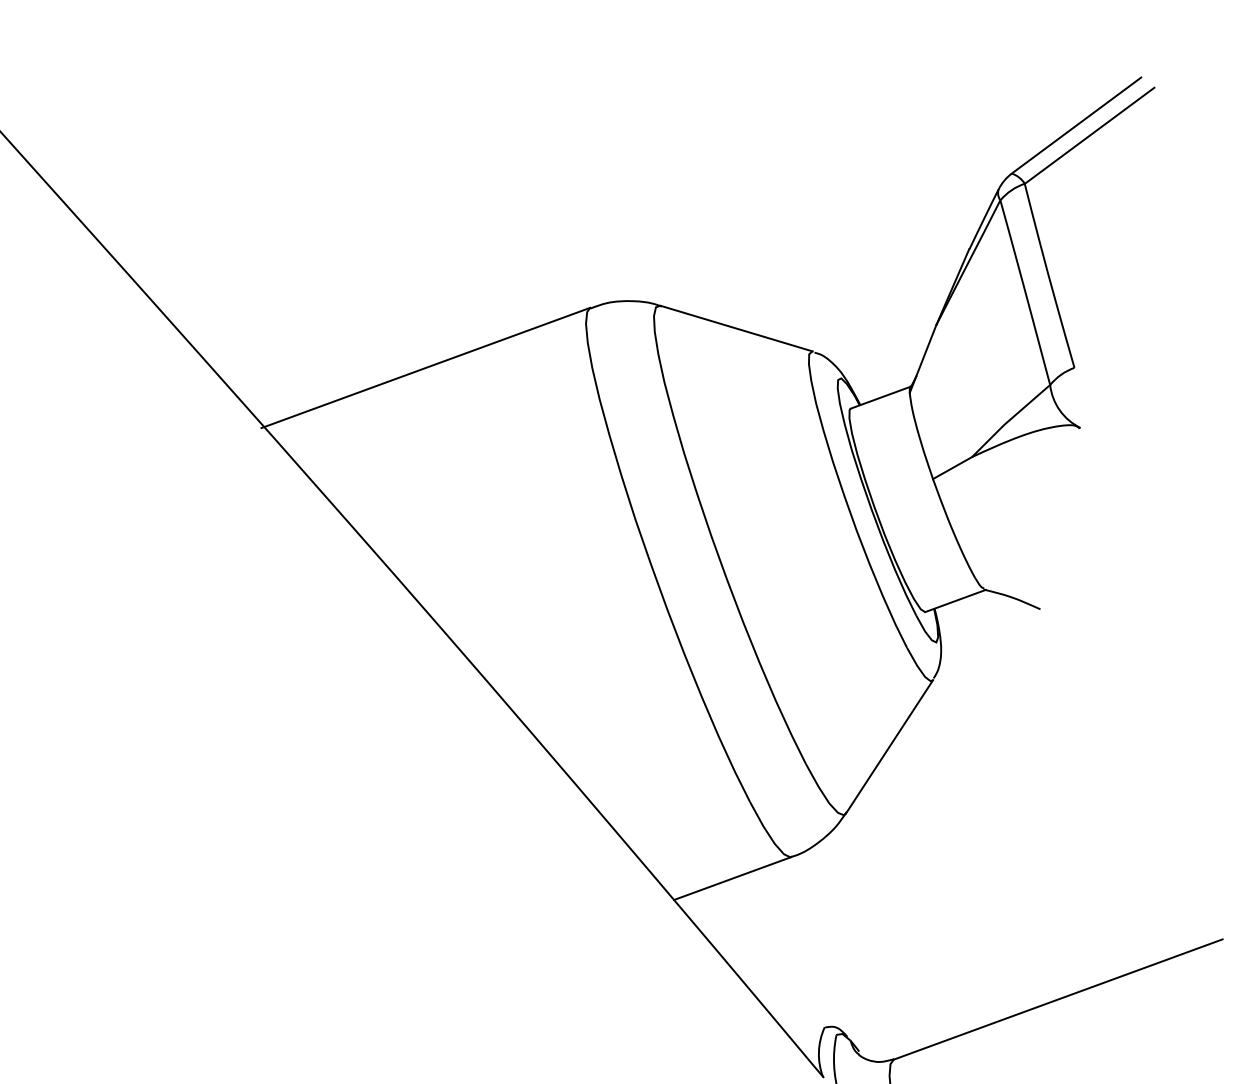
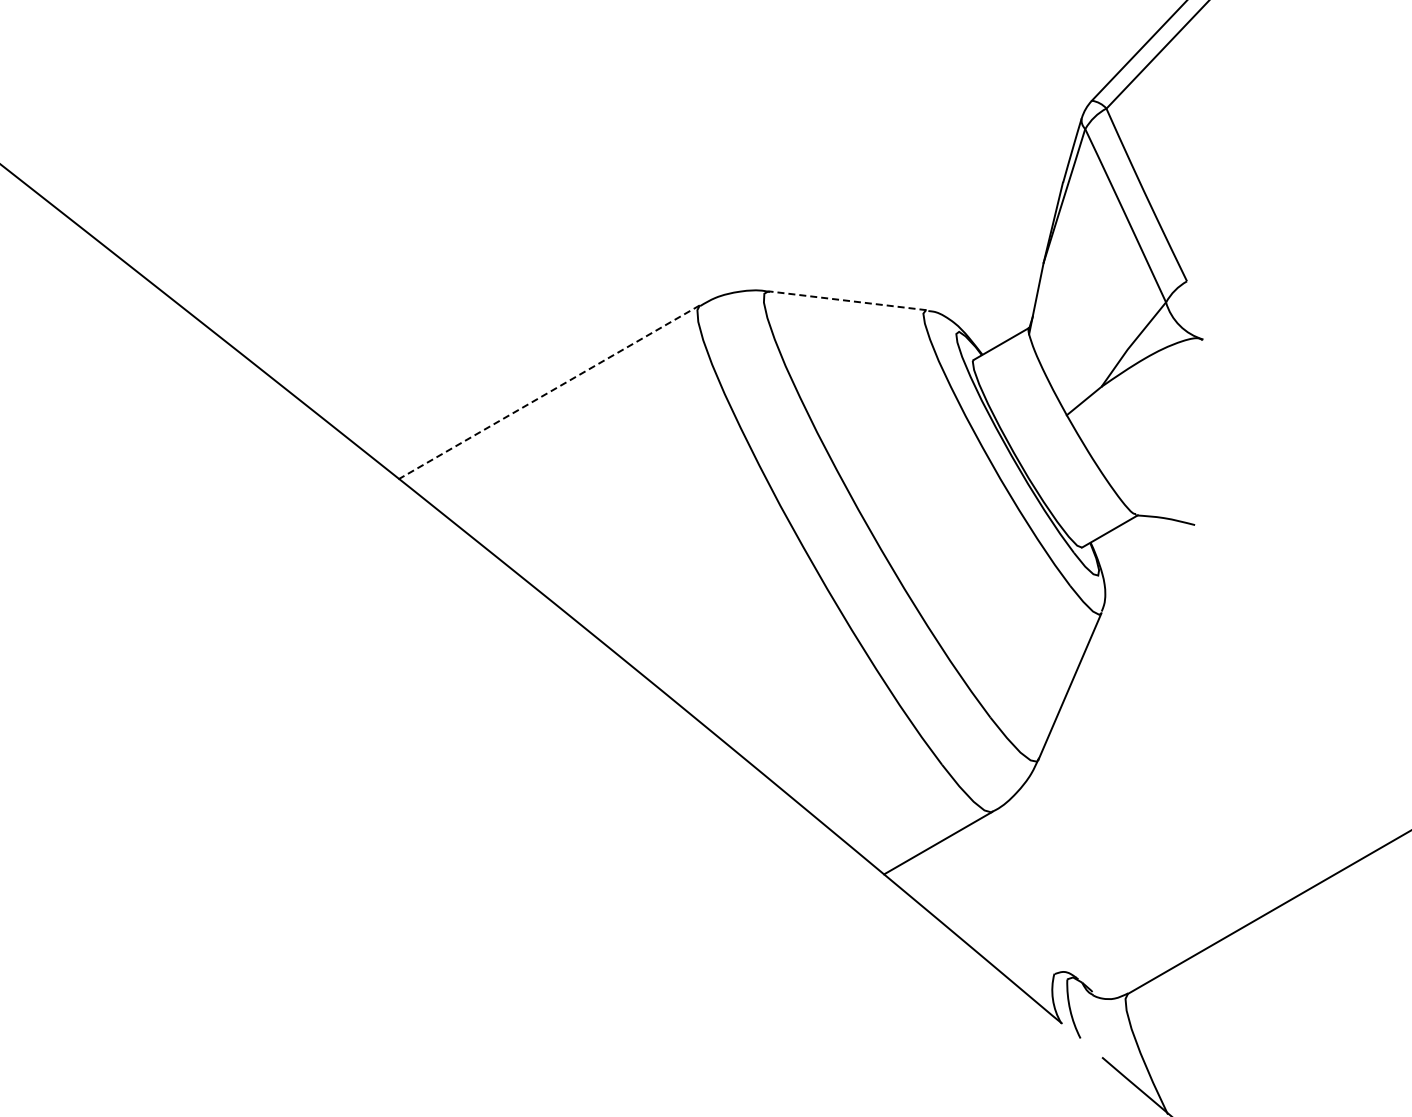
line: (736, 328) -> (847, 300), solid -> dashed
line: (425, 368) -> (547, 393), solid -> dashed

